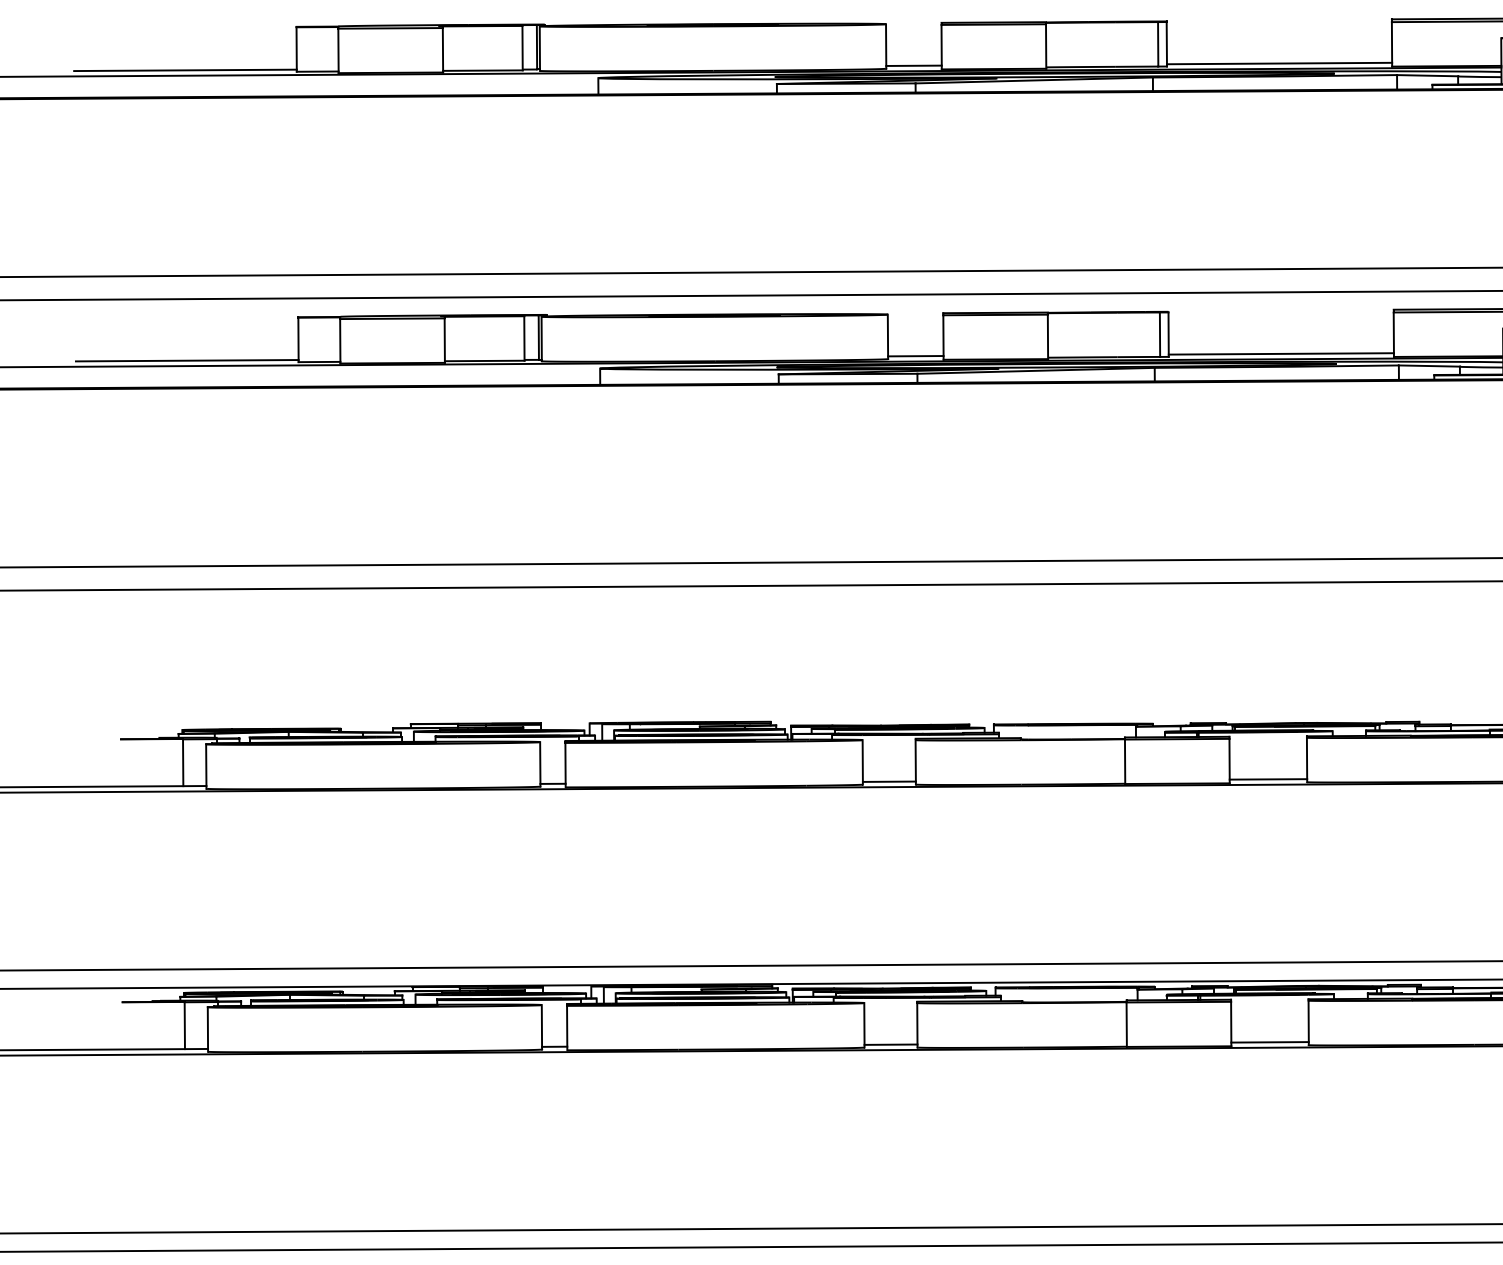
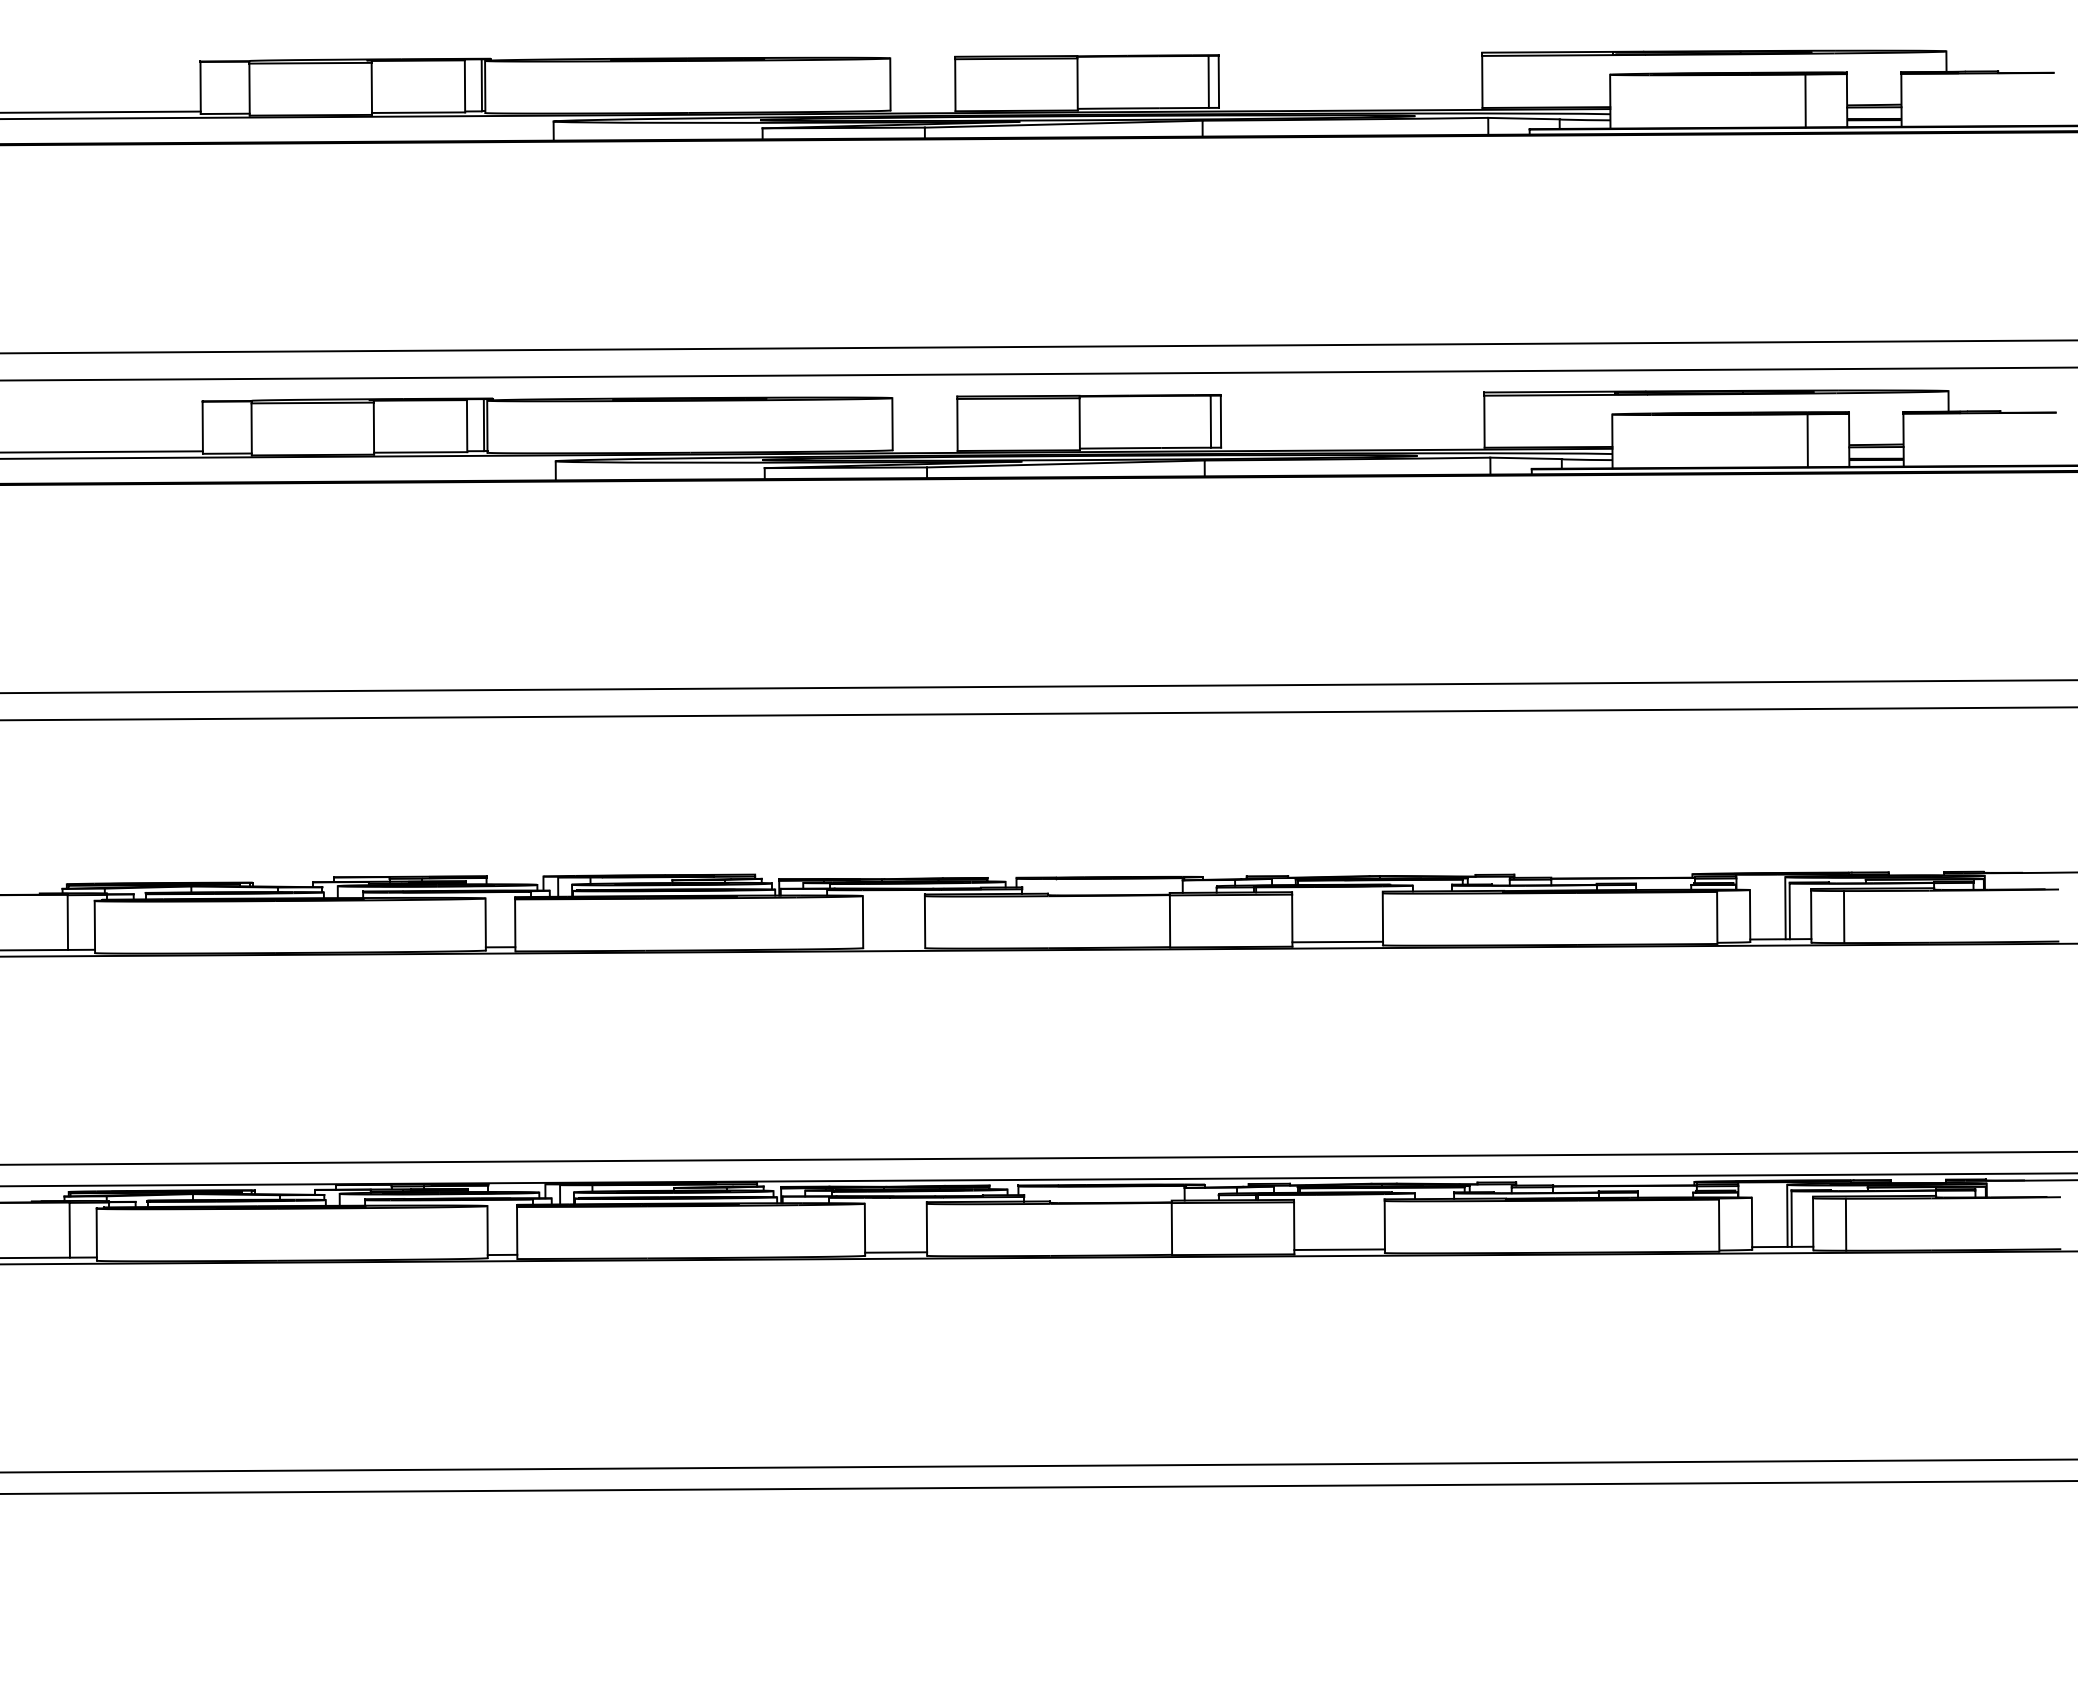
line: (1279, 63) -> (1350, 104), removed
line: (913, 65) -> (922, 106), removed
line: (1281, 353) -> (1352, 443), removed
line: (915, 355) -> (924, 446), removed
line: (889, 781) -> (894, 944), removed

